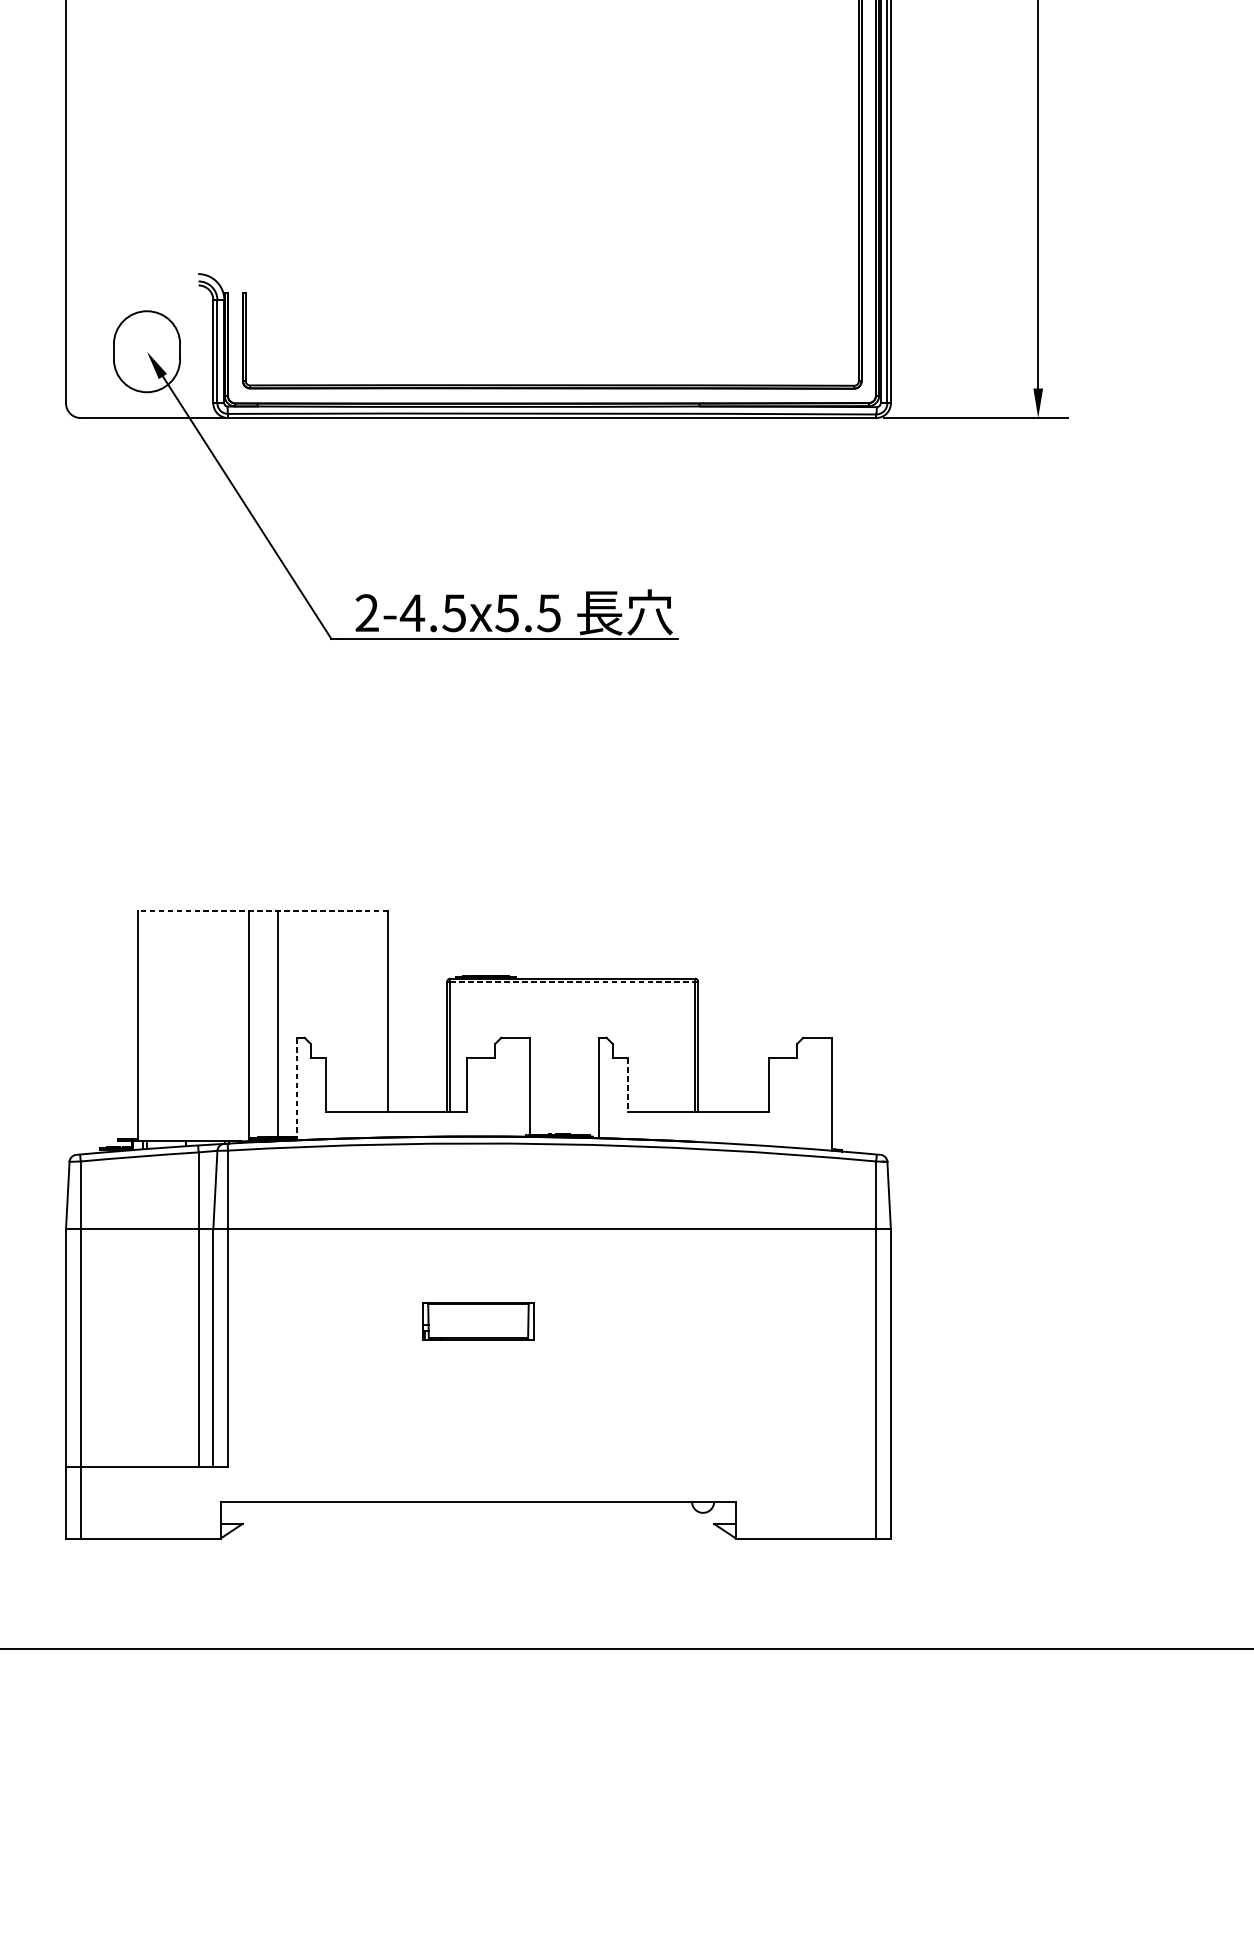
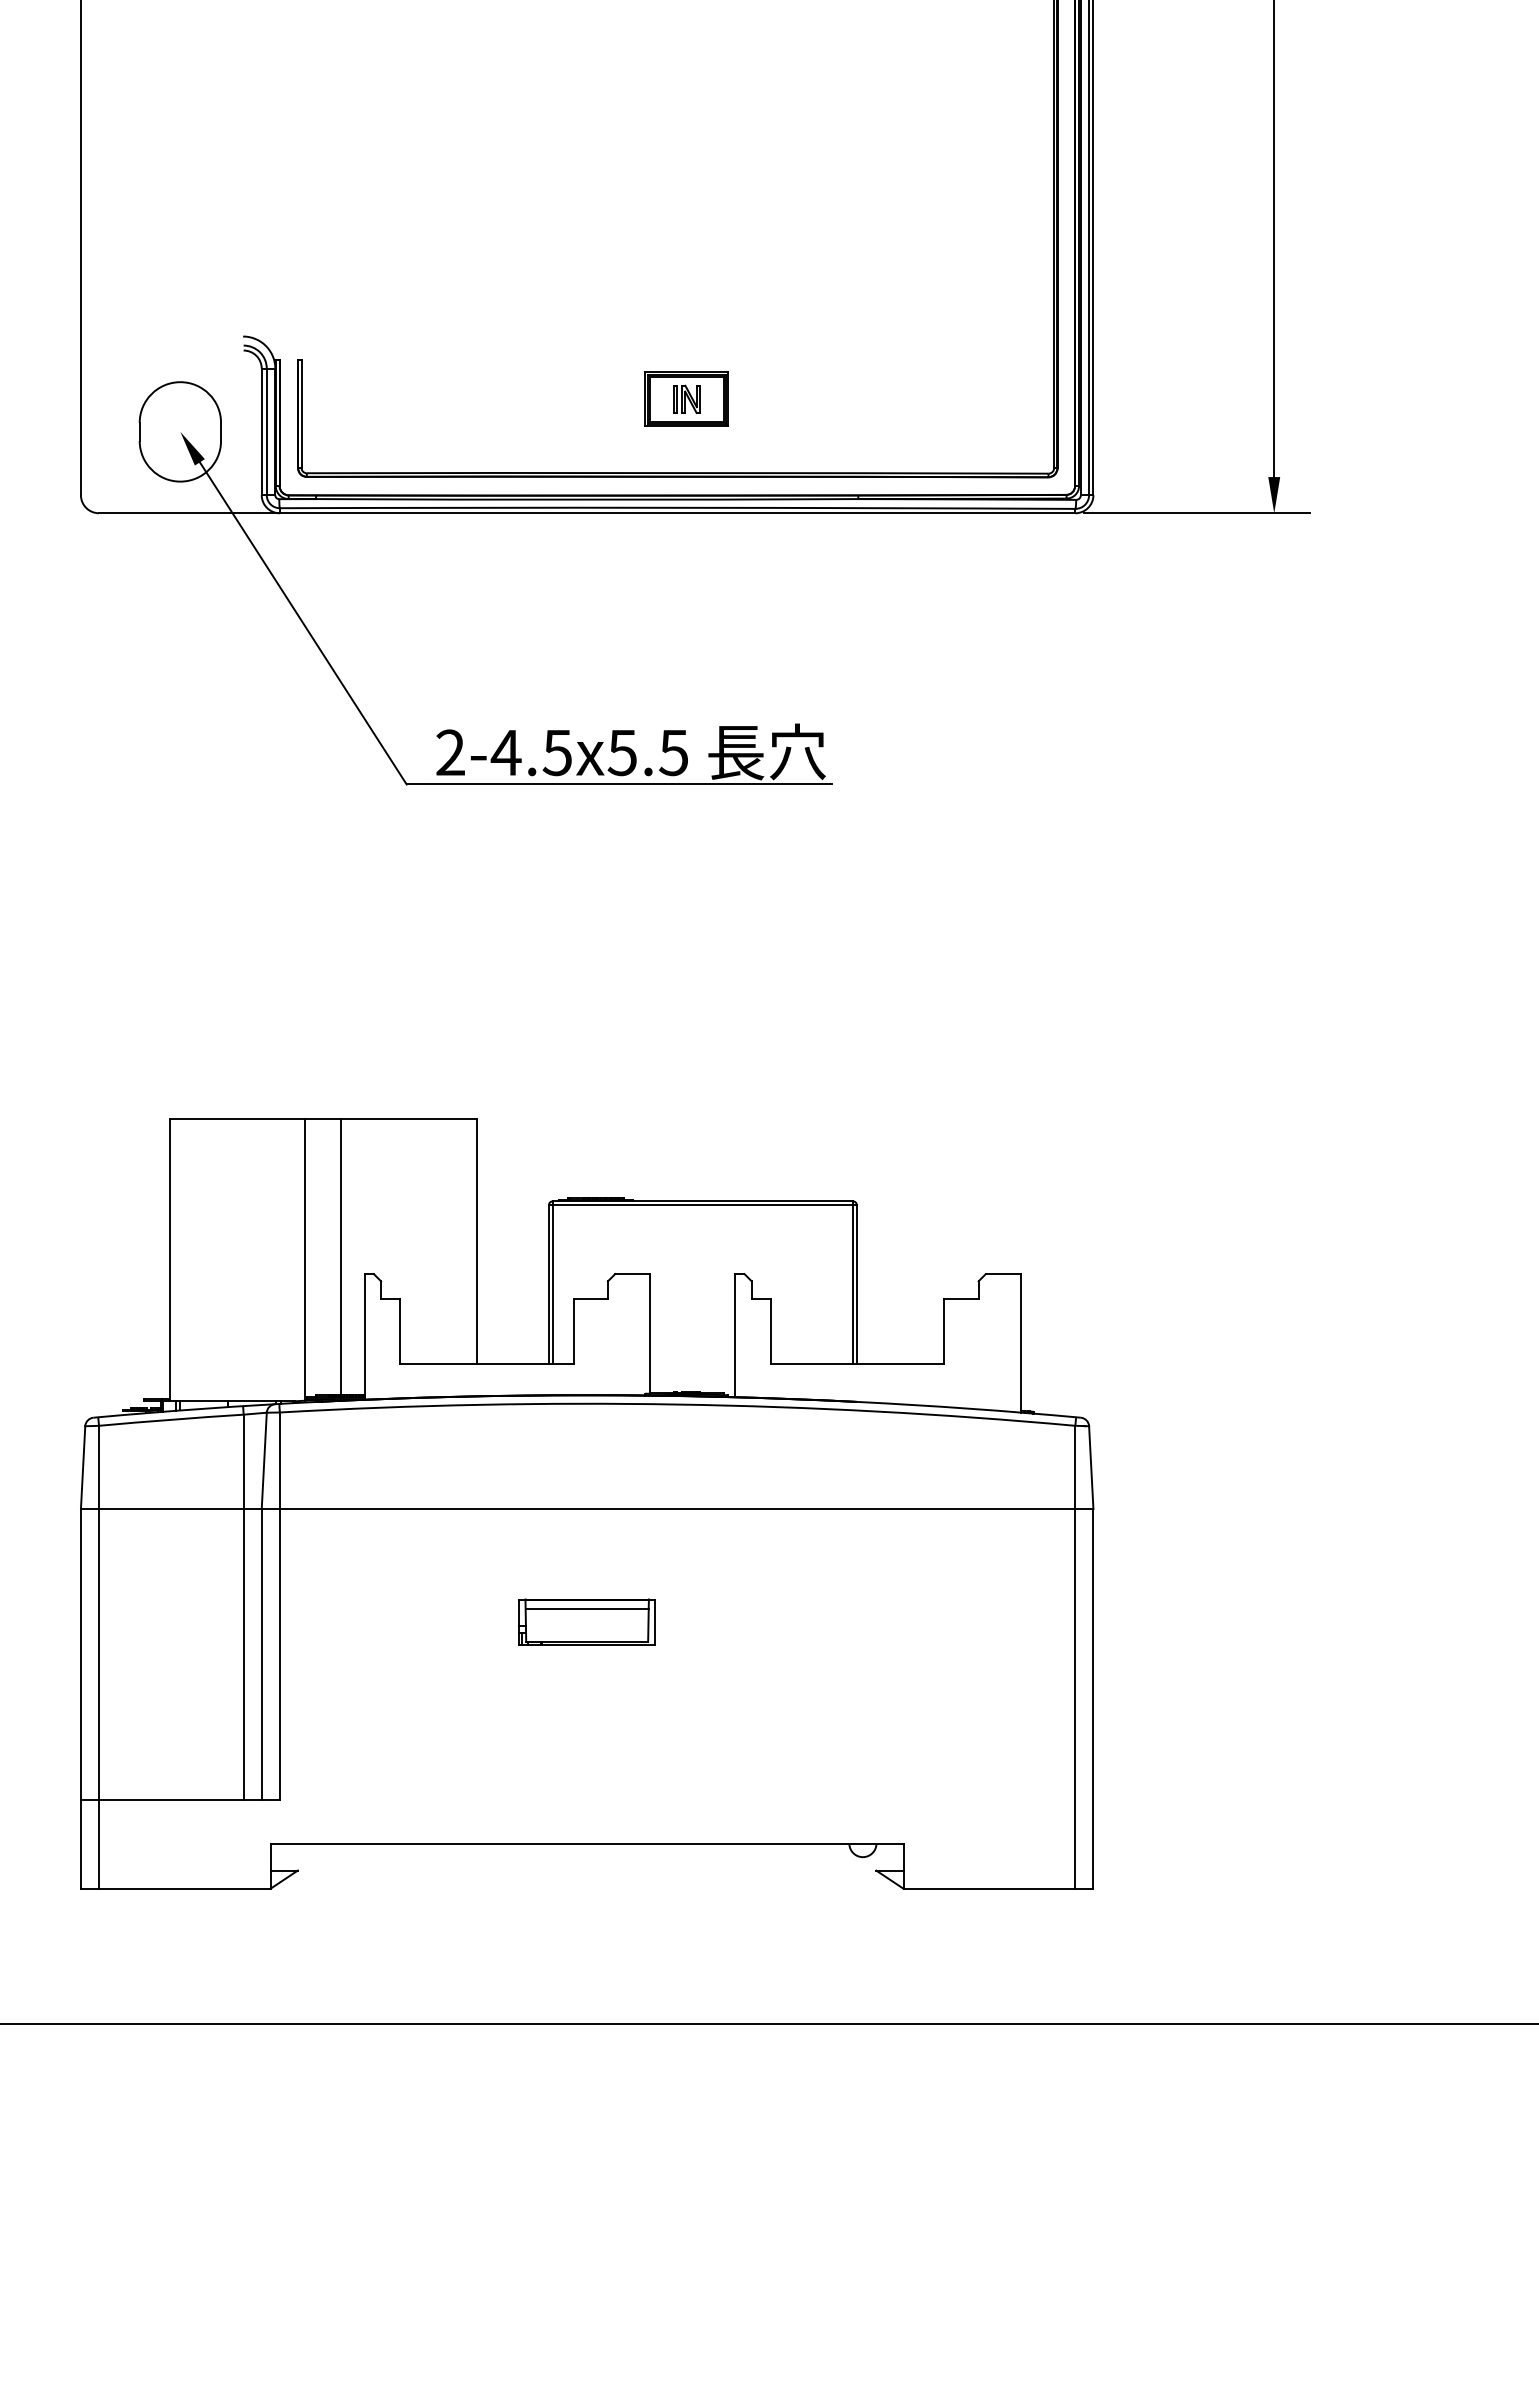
part: (559, 324) -> (686, 398), added
line: (262, 911) -> (322, 1118), dashed -> solid
line: (573, 981) -> (703, 1205), dashed -> solid
line: (627, 1084) -> (770, 1331), dashed -> solid
line: (297, 1088) -> (364, 1336), dashed -> solid
line: (477, 1311) -> (586, 1609), added

